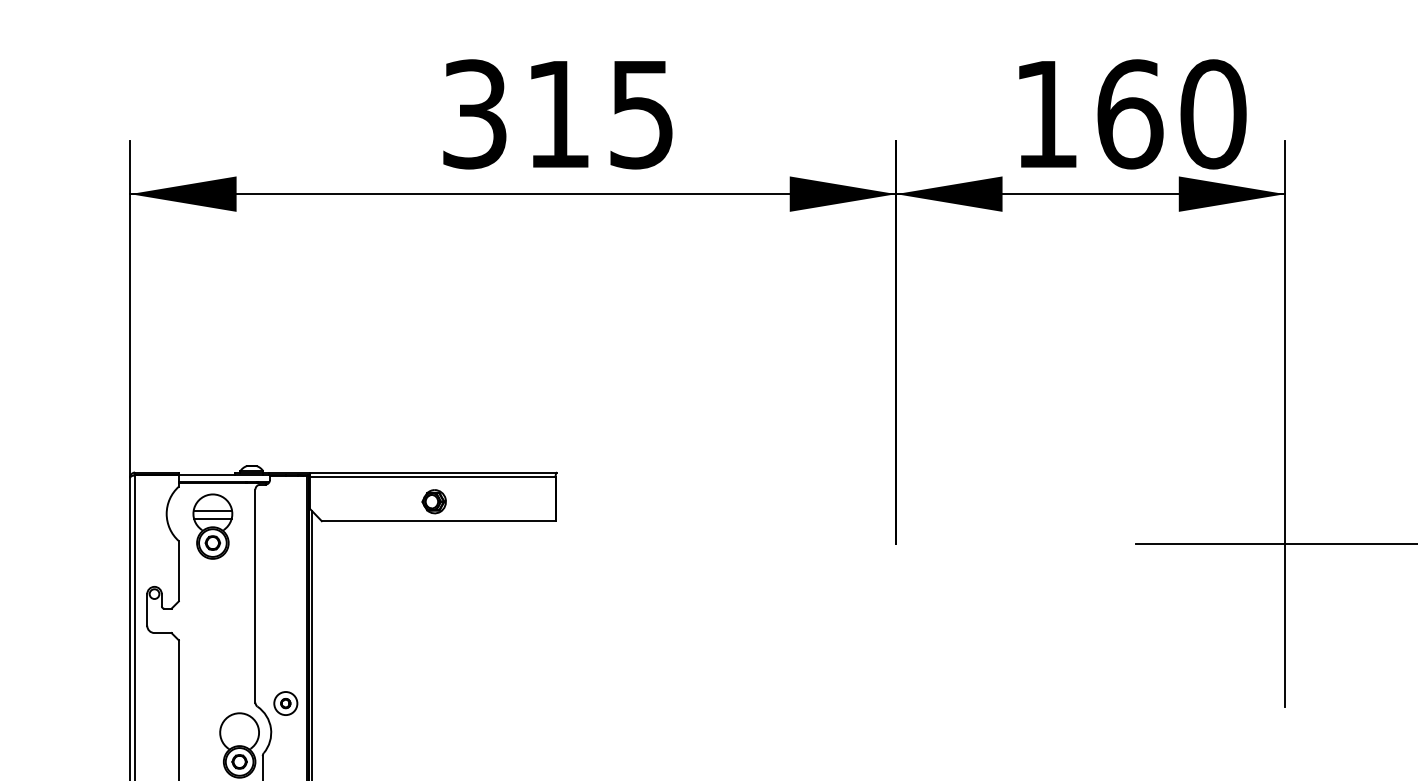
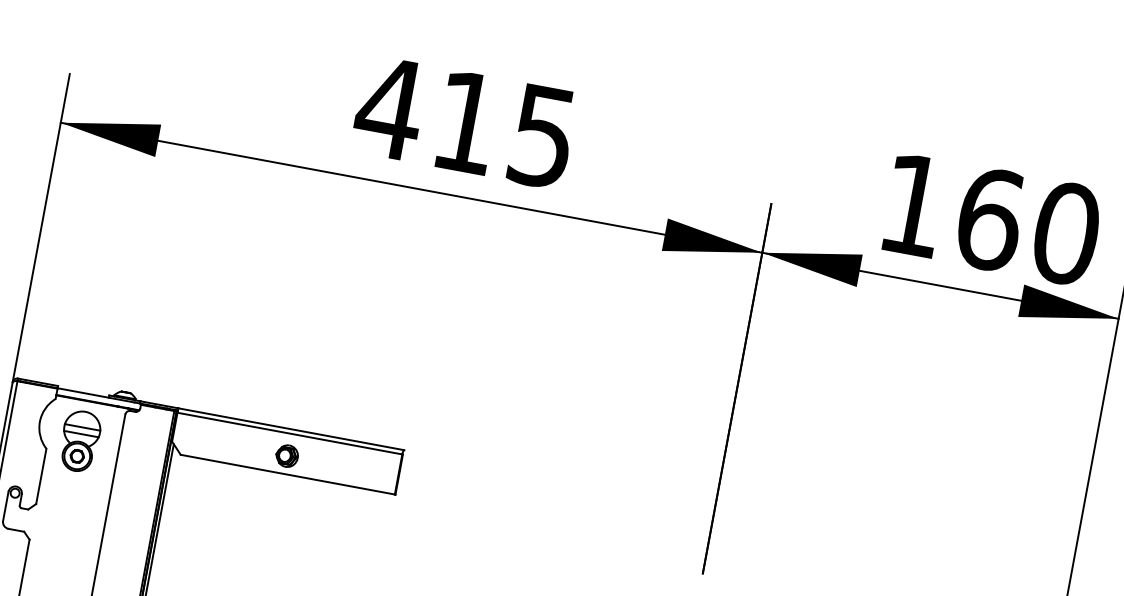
text: (474, 114) -> (389, 108), 315 -> 415

